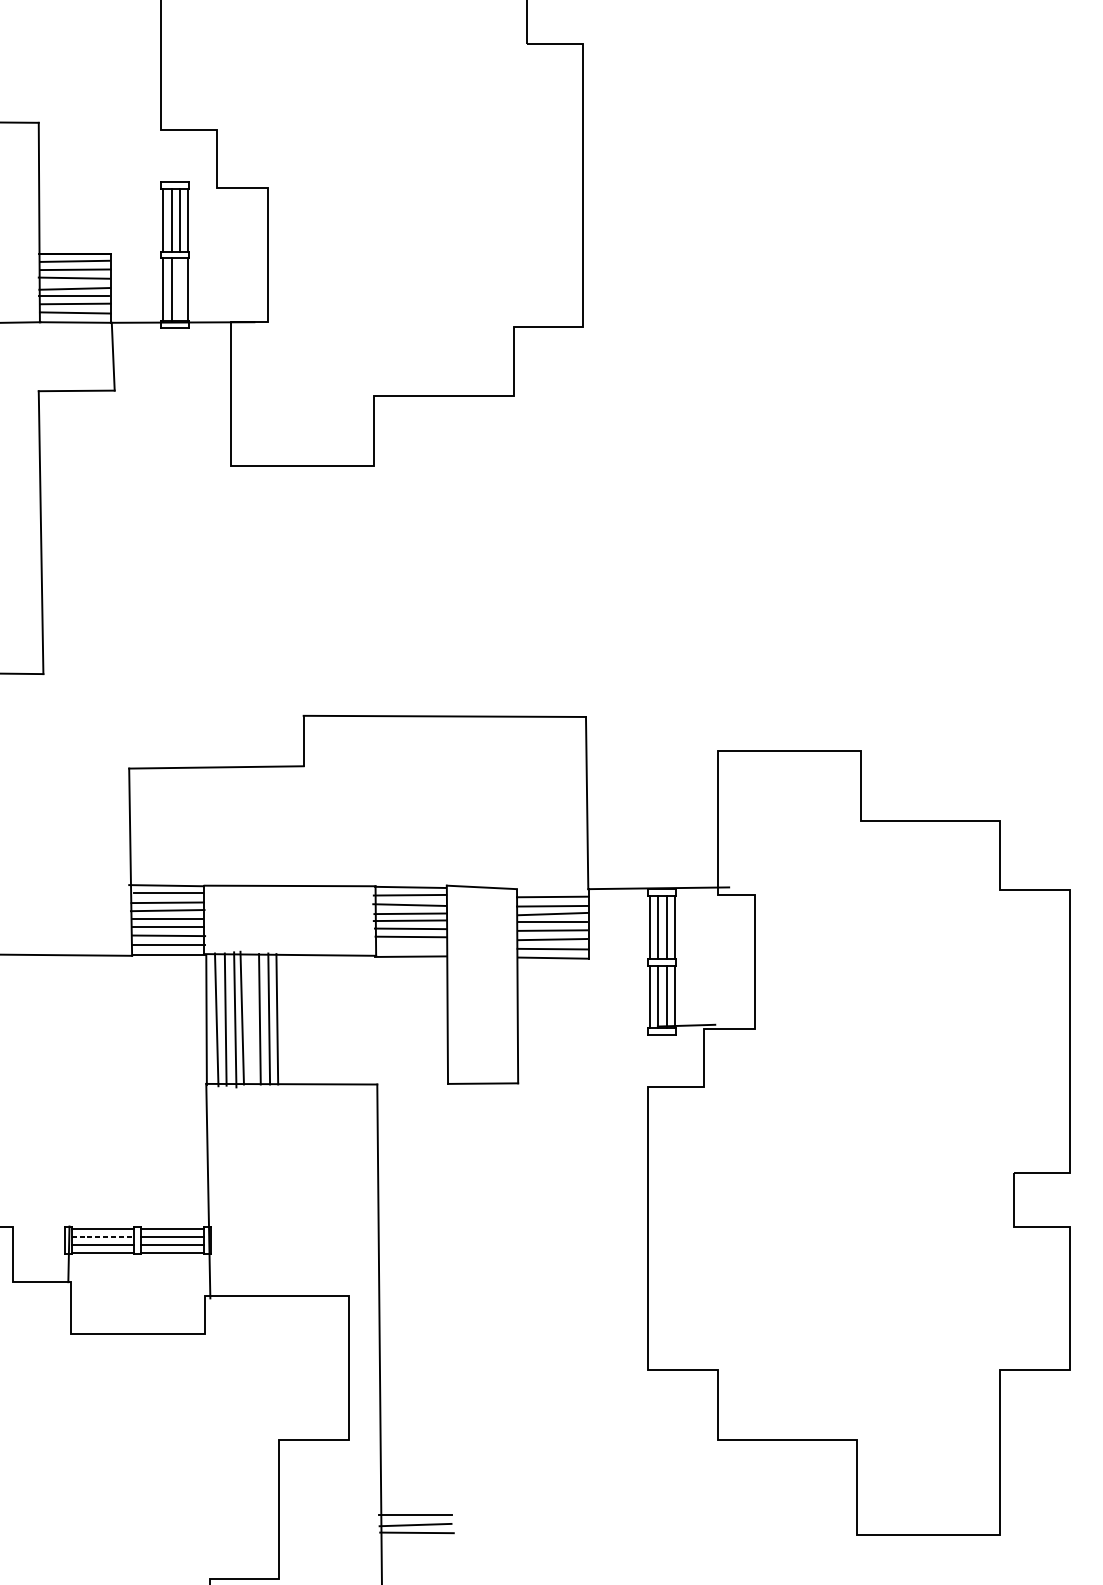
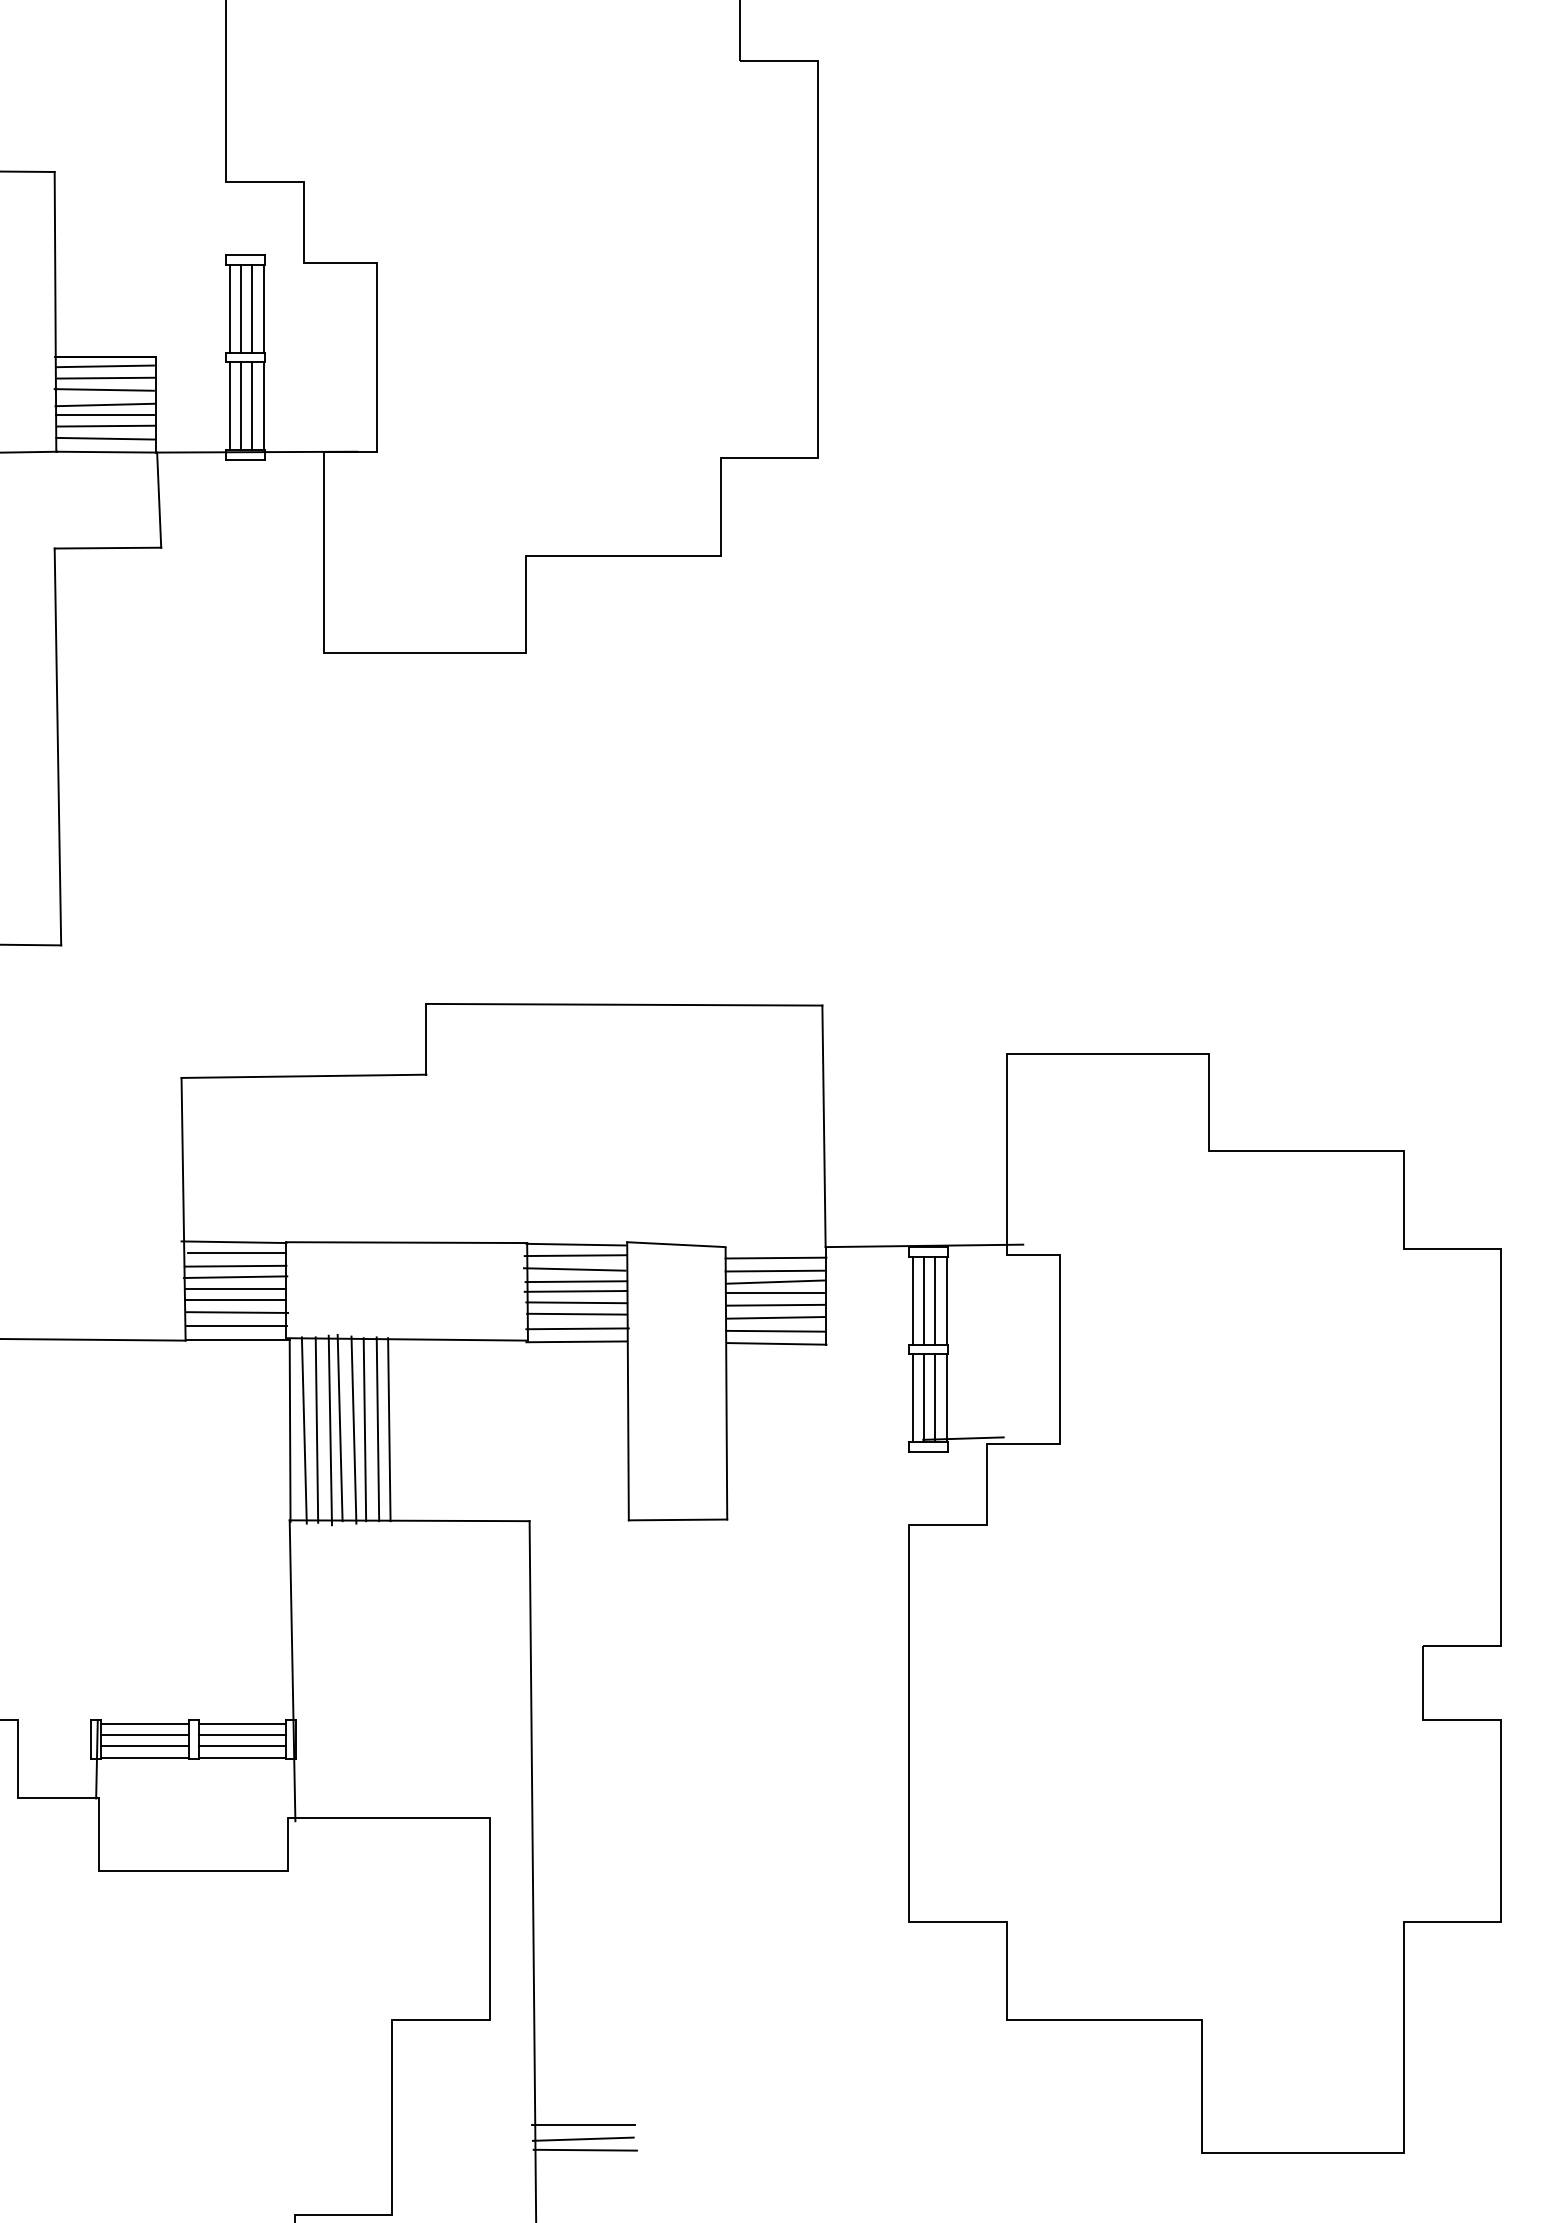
line: (179, 289) -> (252, 406), added
line: (411, 947) -> (577, 1328), added
line: (251, 1019) -> (353, 1429), added
line: (102, 1237) -> (144, 1735), dashed -> solid

